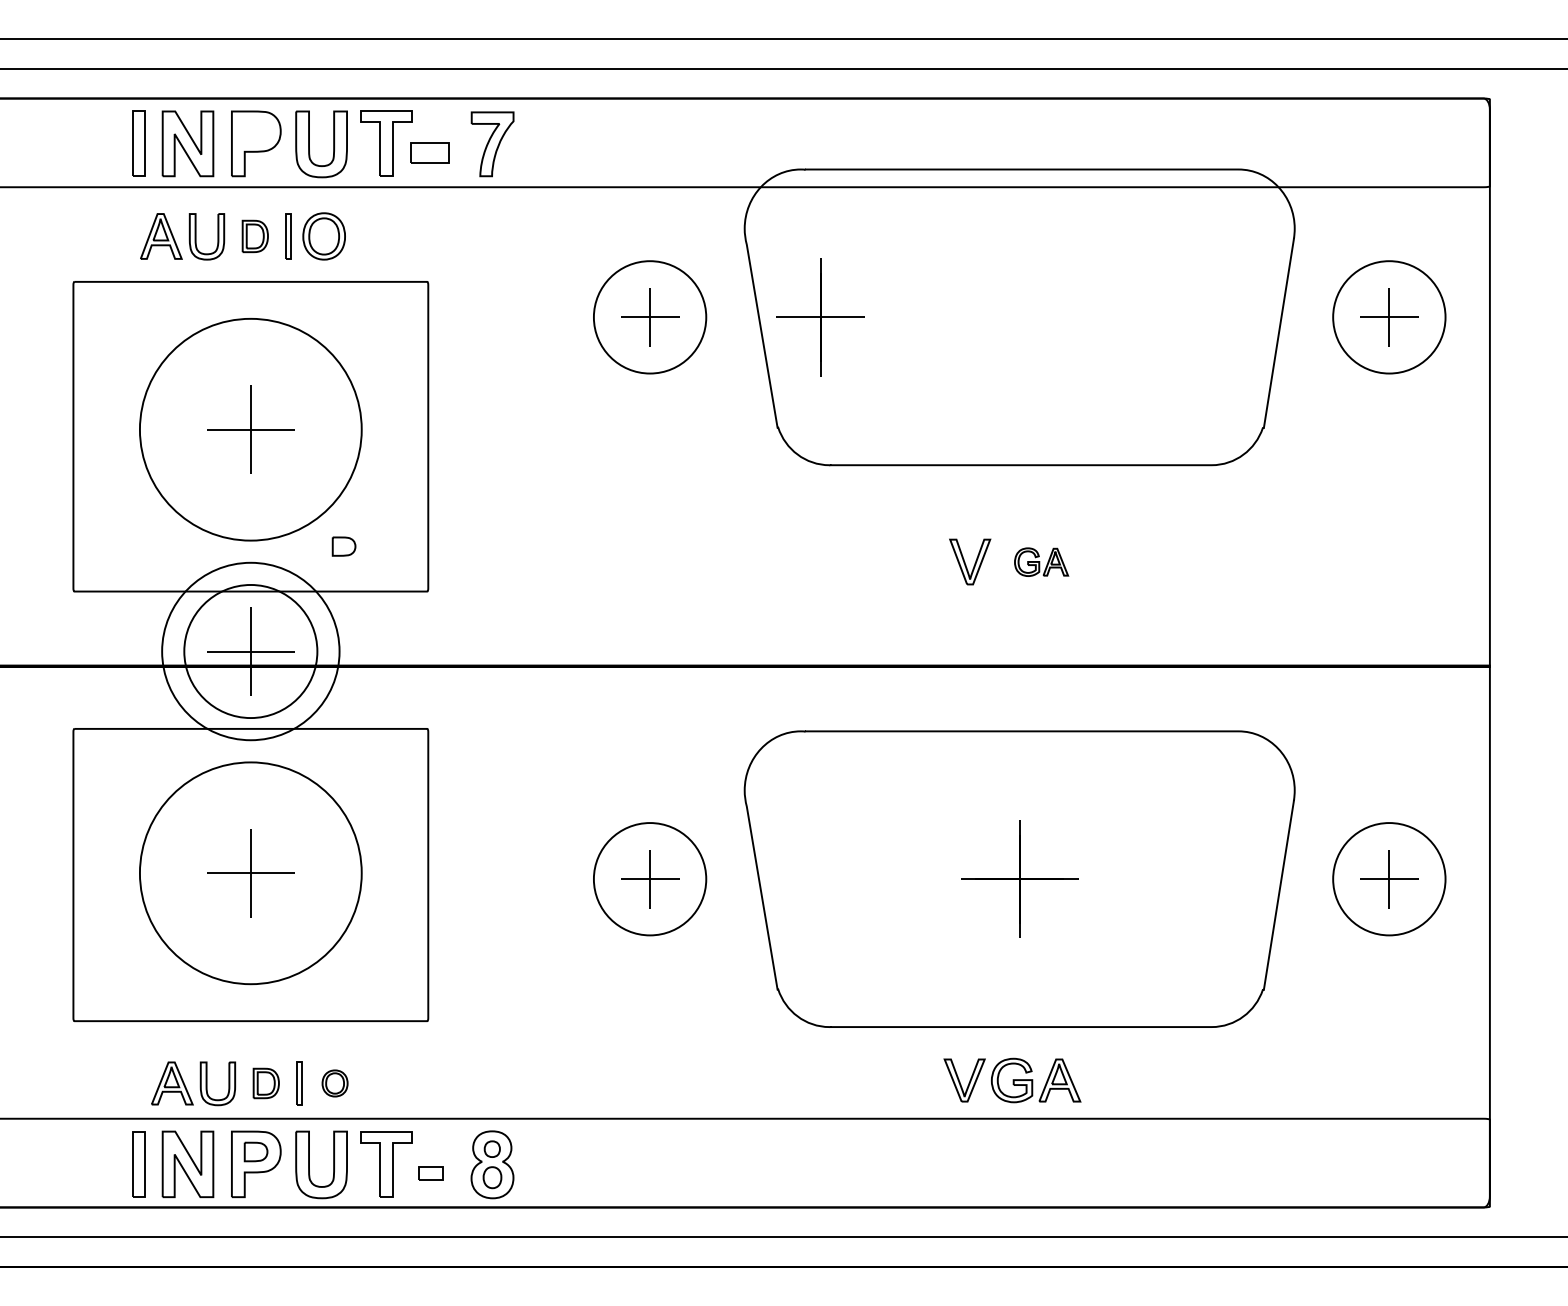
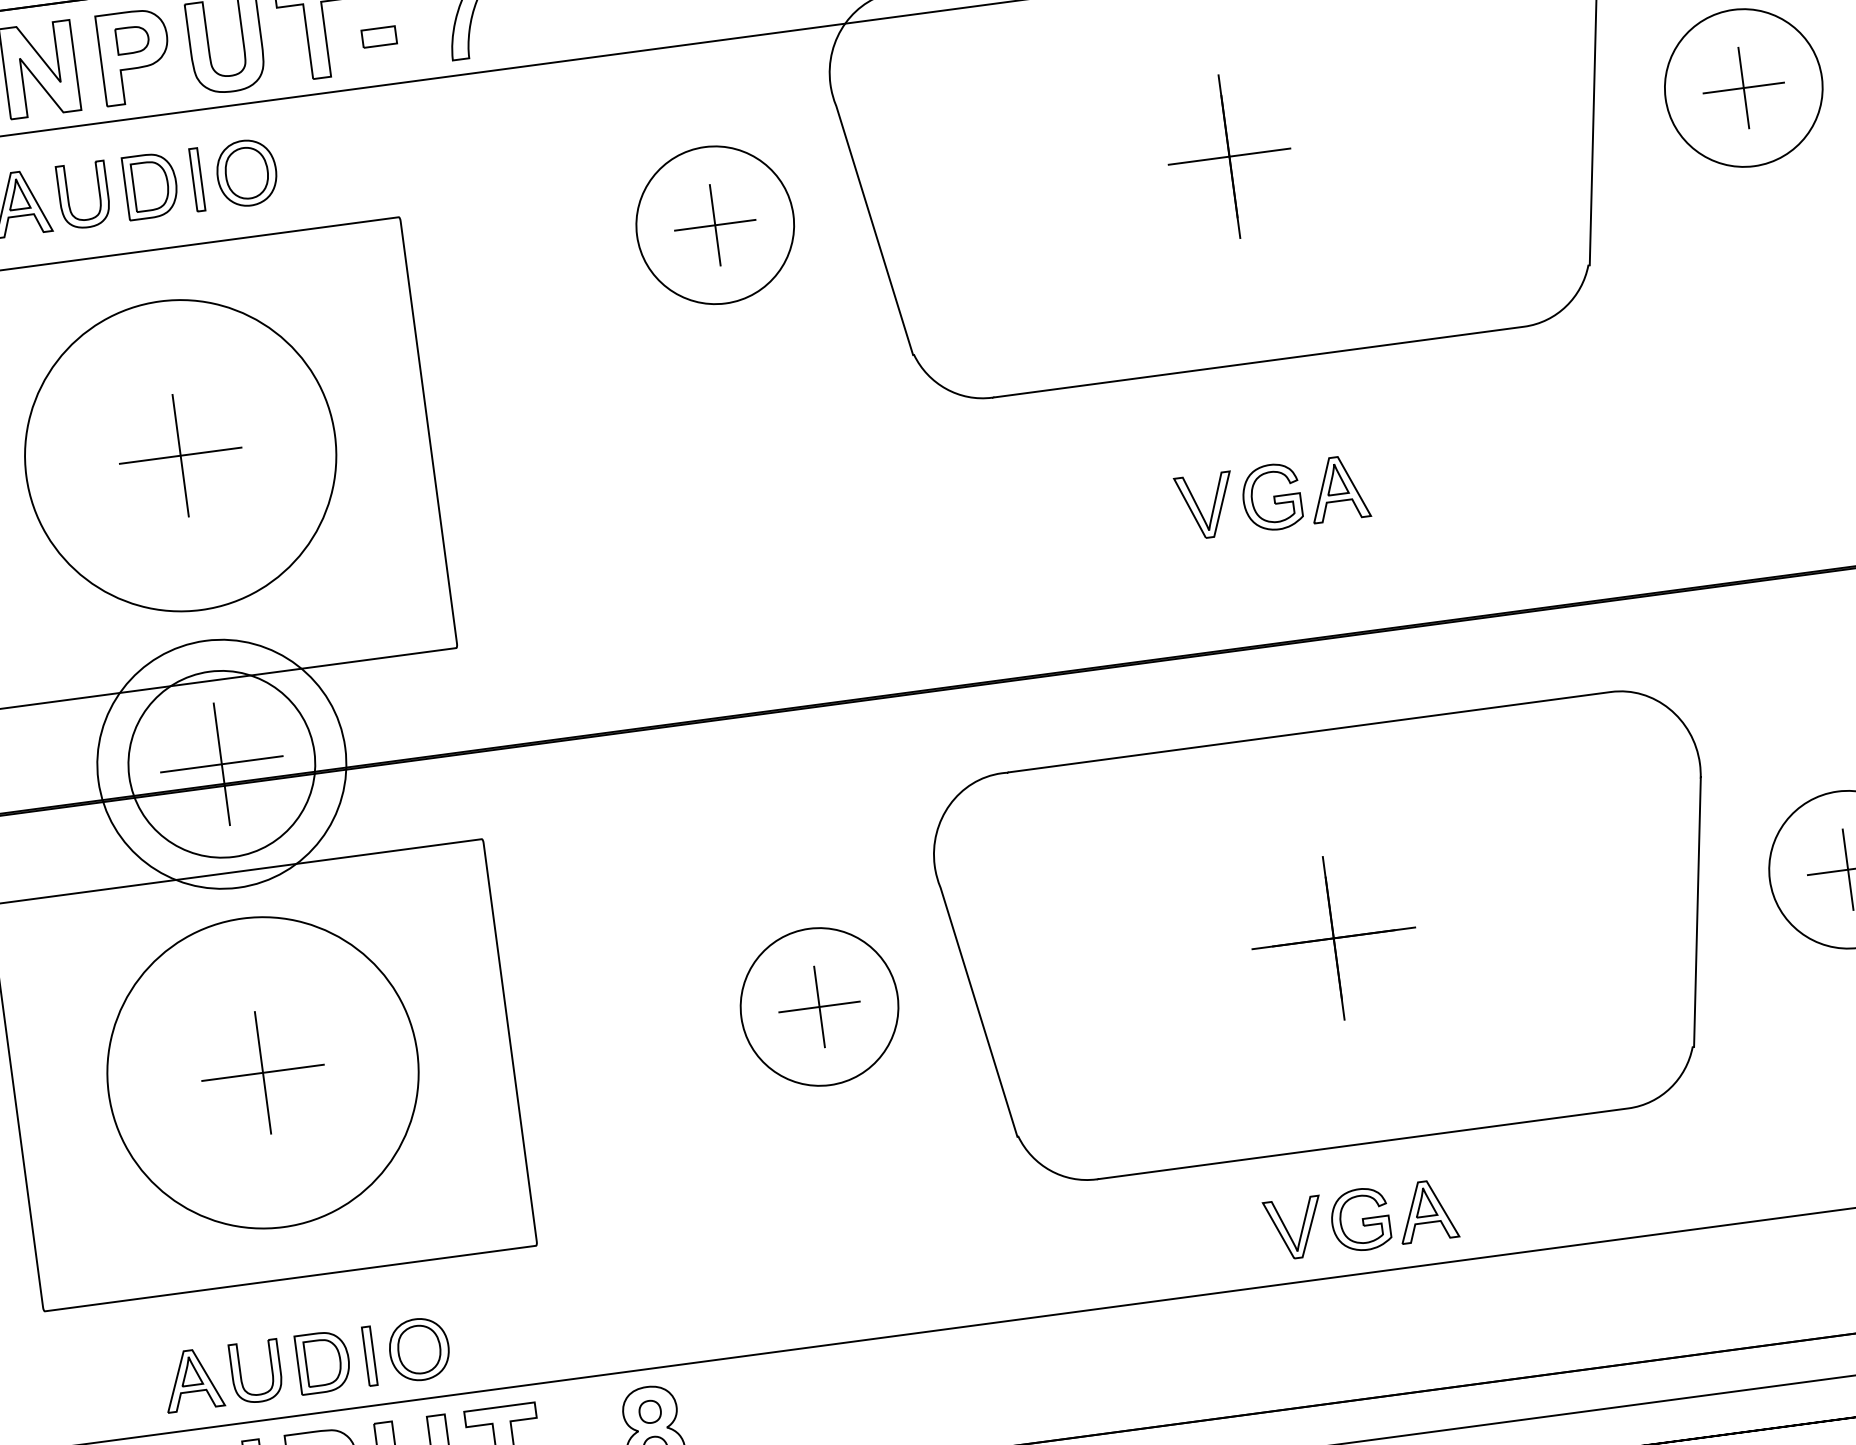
part: (430, 152) -> (379, 36), size x0.62
part: (255, 236) -> (151, 186), size x1.43
part: (820, 317) -> (1229, 156), moved
part: (343, 546) -> (131, 39), moved
part: (1041, 562) -> (1305, 493), size x1.67
part: (266, 1083) -> (323, 1362), size x1.43
part: (334, 1083) -> (418, 1349), size x1.67

